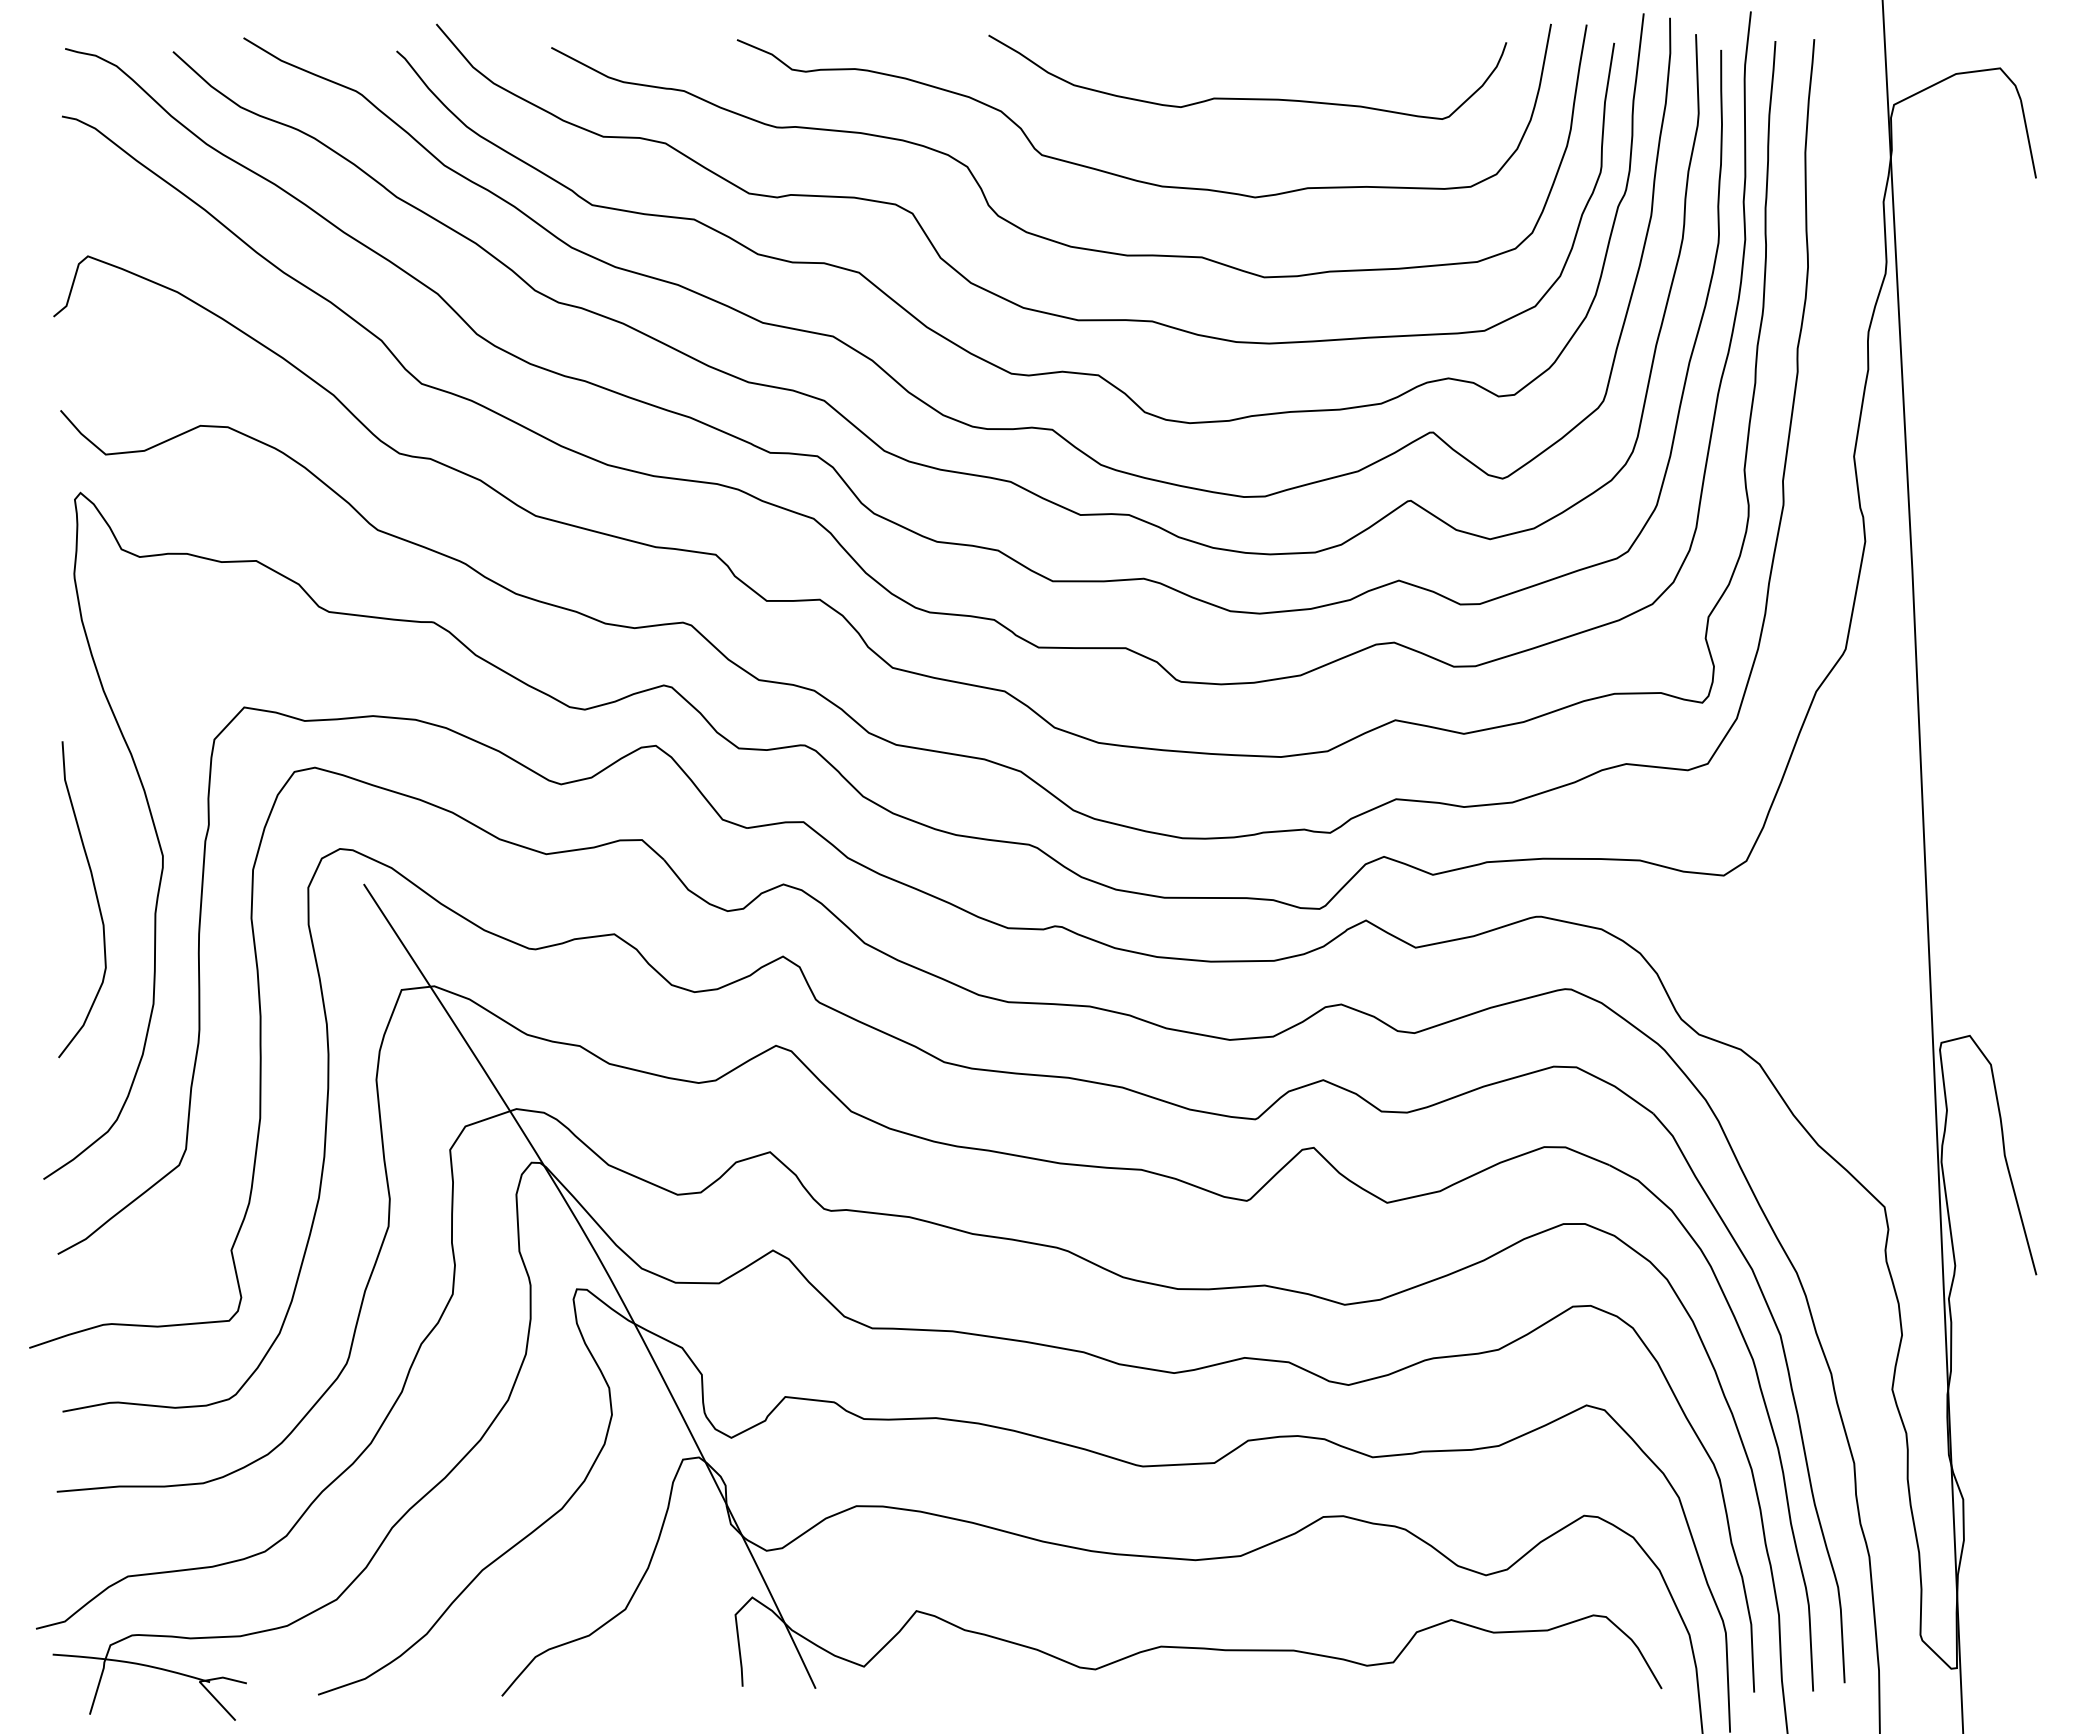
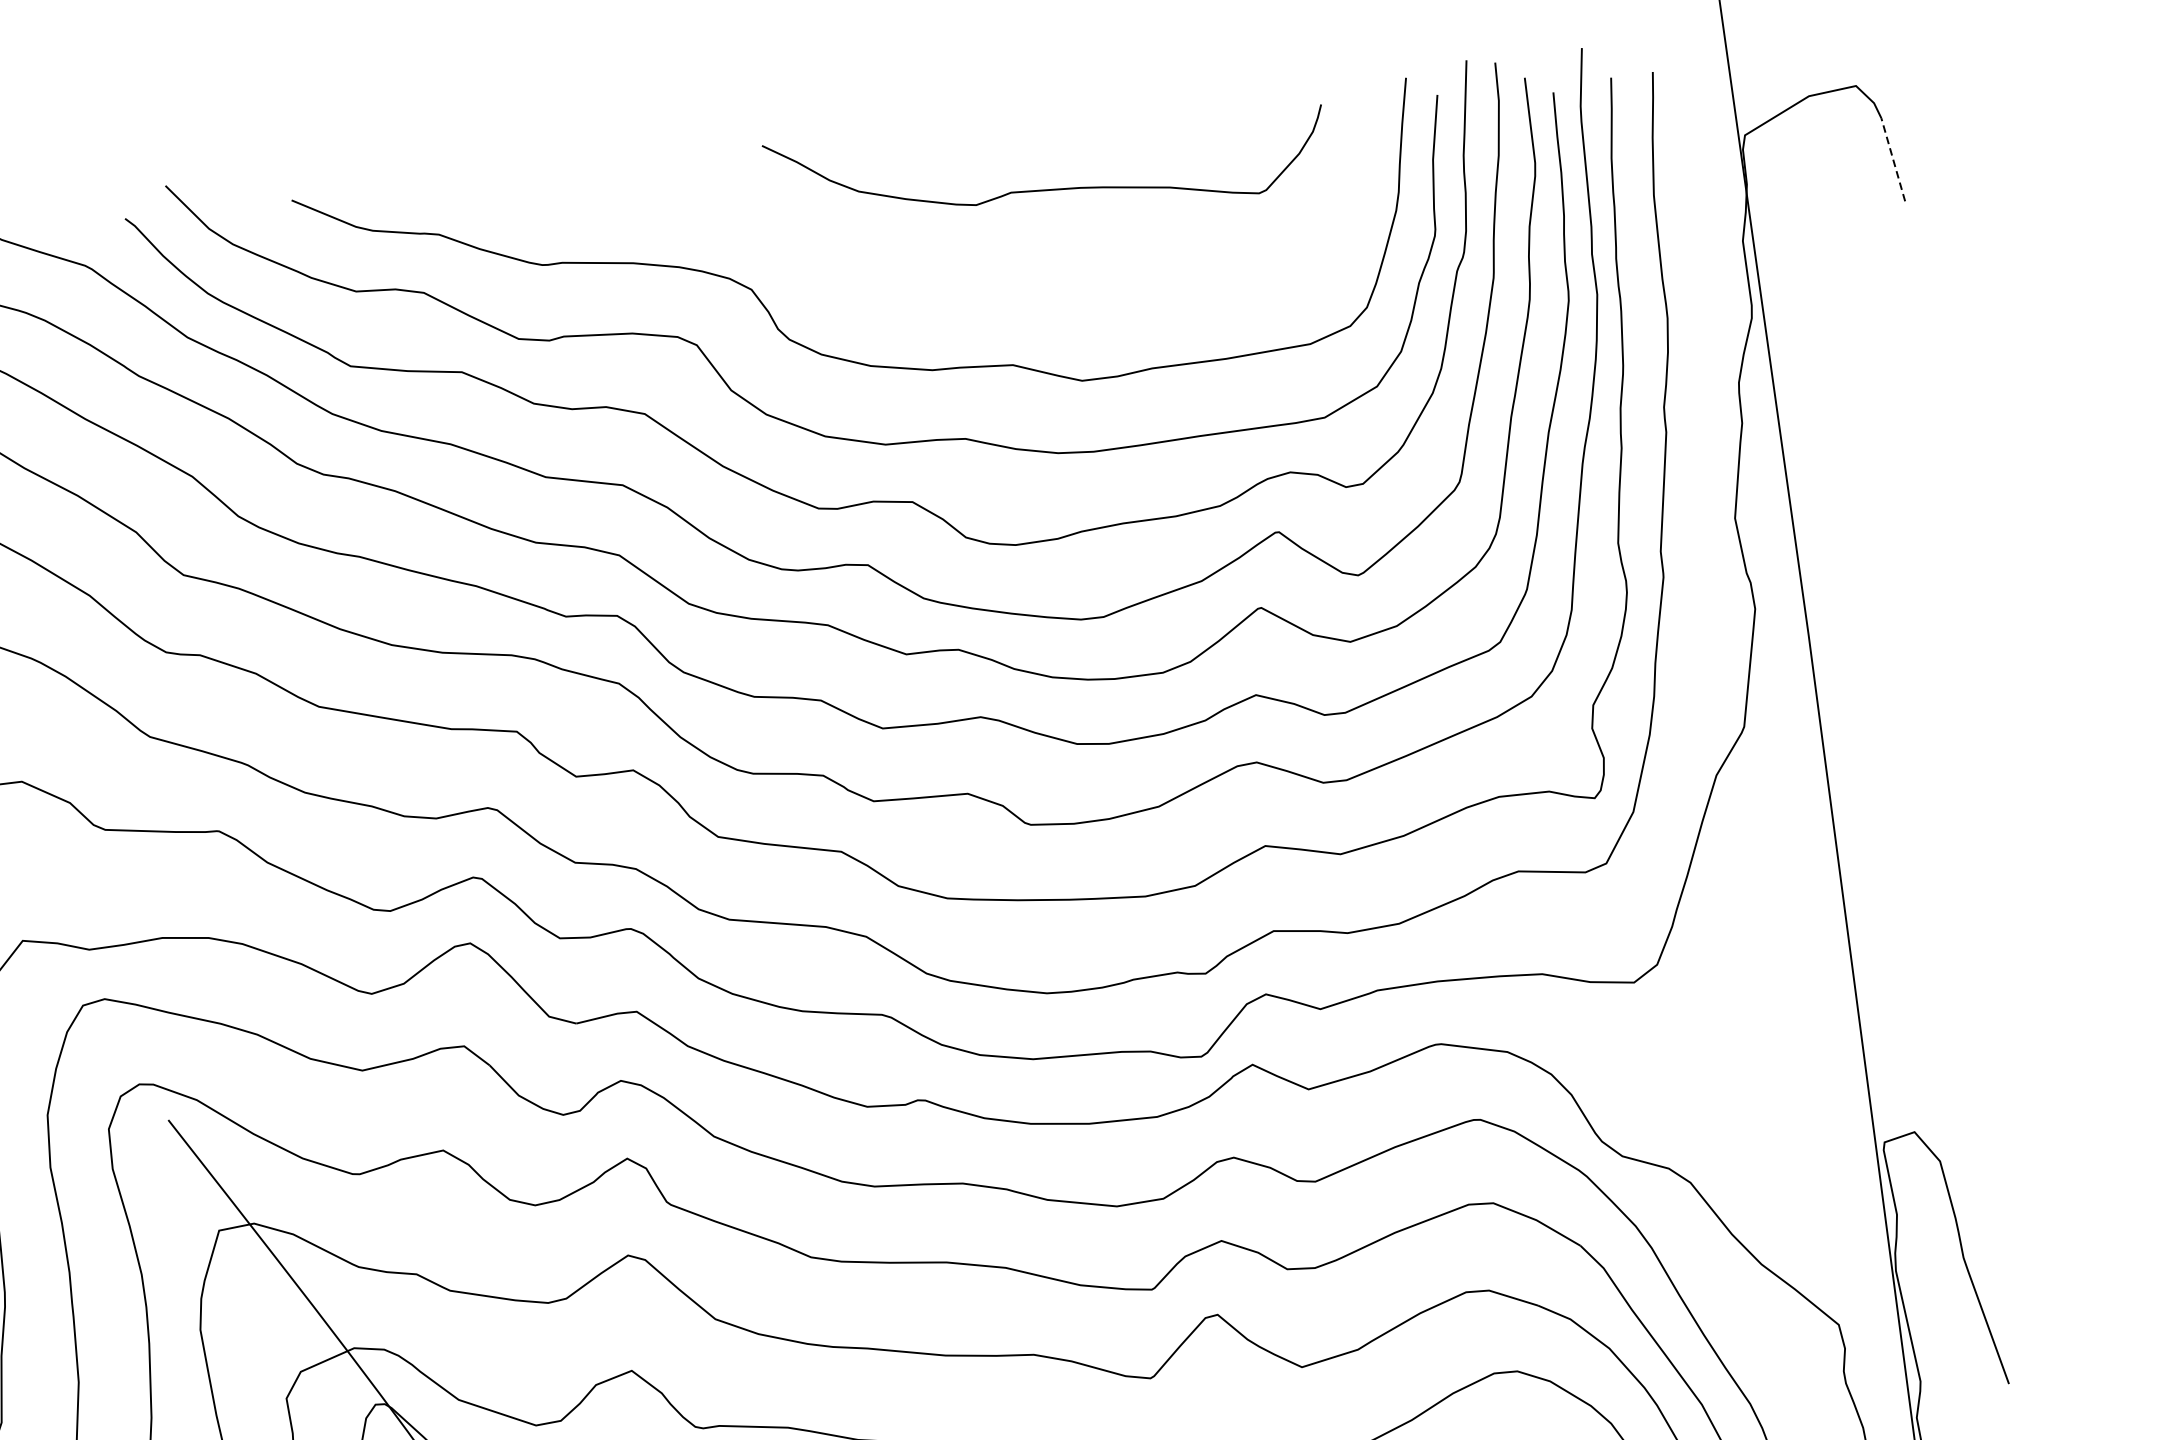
line: (2028, 139) -> (1893, 160), solid -> dashed
curve: (1122, 175) -> (919, 284), removed

